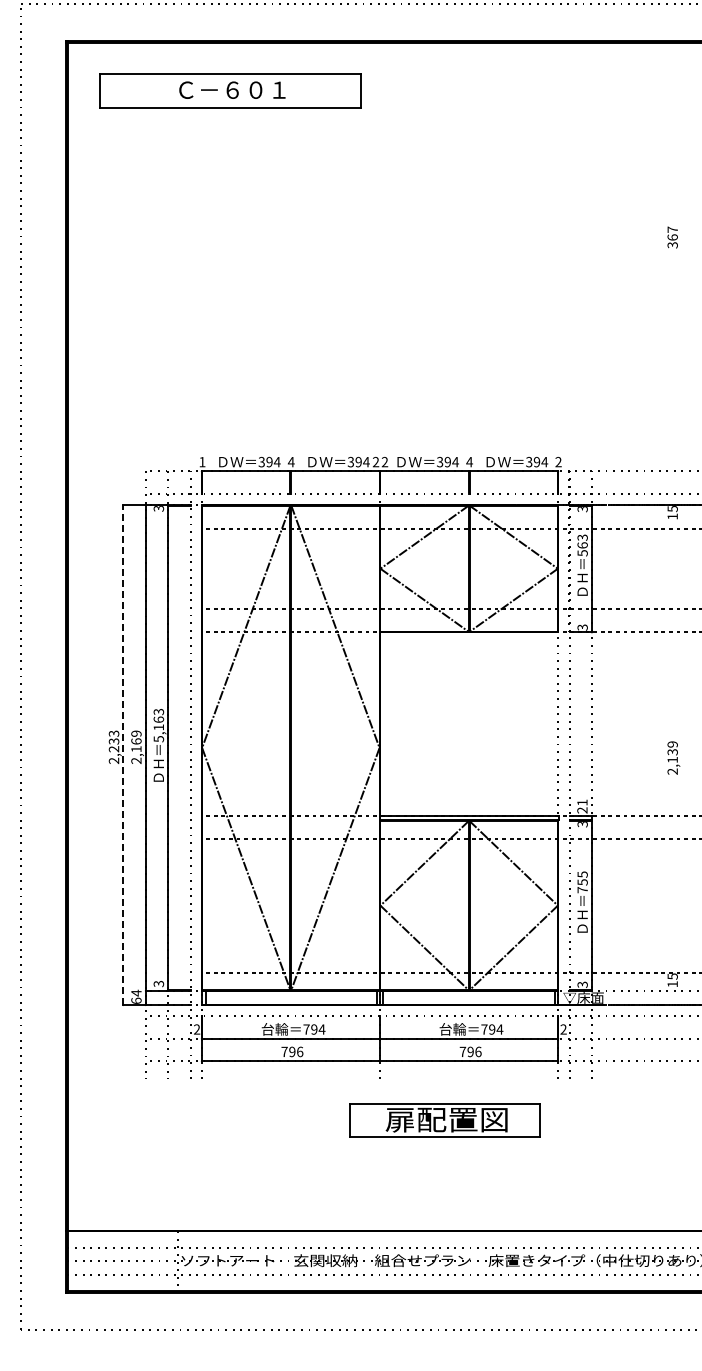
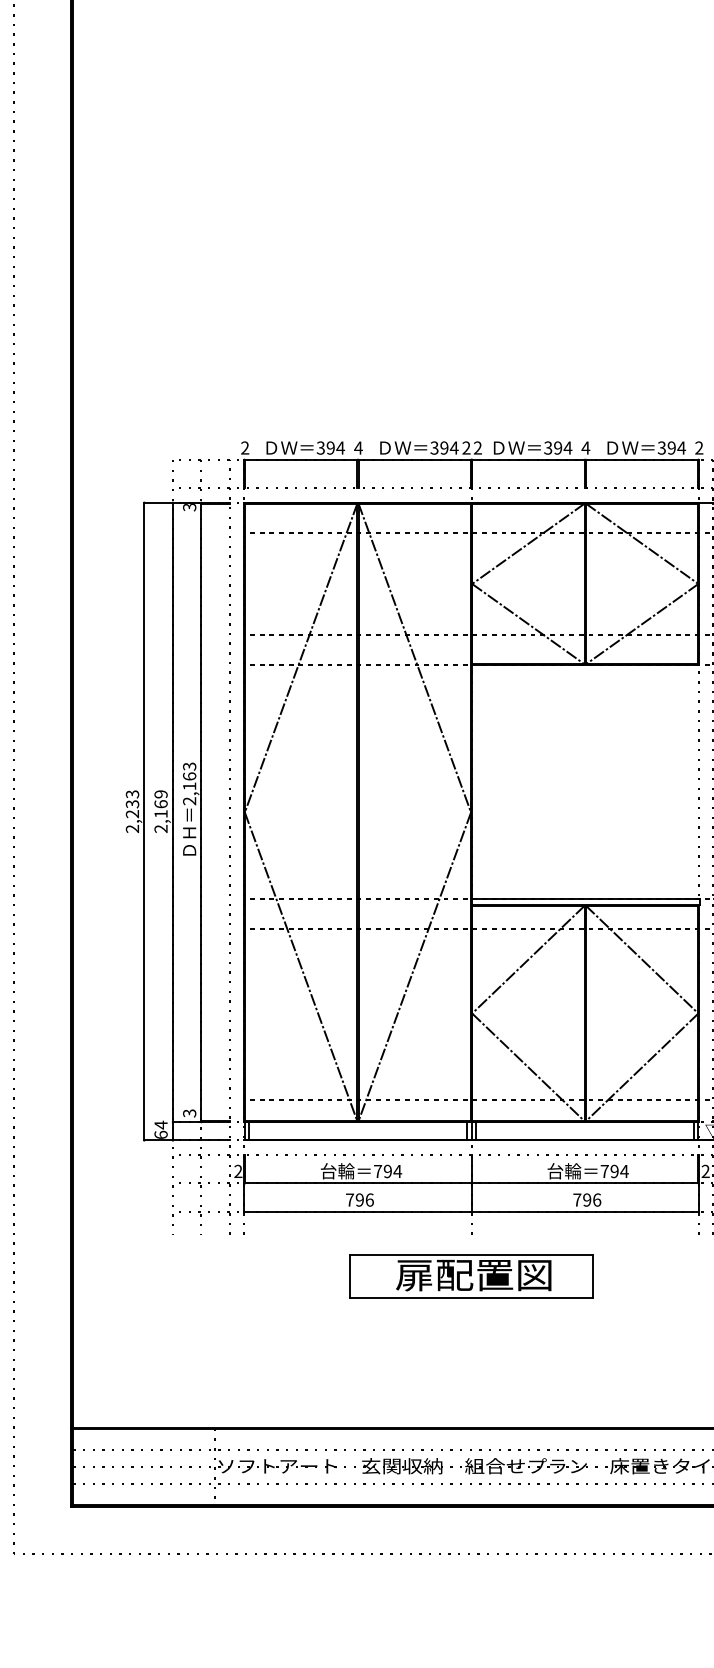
text: (202, 461) -> (245, 447), 1 -> 2
text: (158, 739) -> (189, 801), 5,163 -> 2,163
line: (123, 754) -> (144, 820), dashed -> solid
part: (444, 1120) -> (470, 1275), moved

